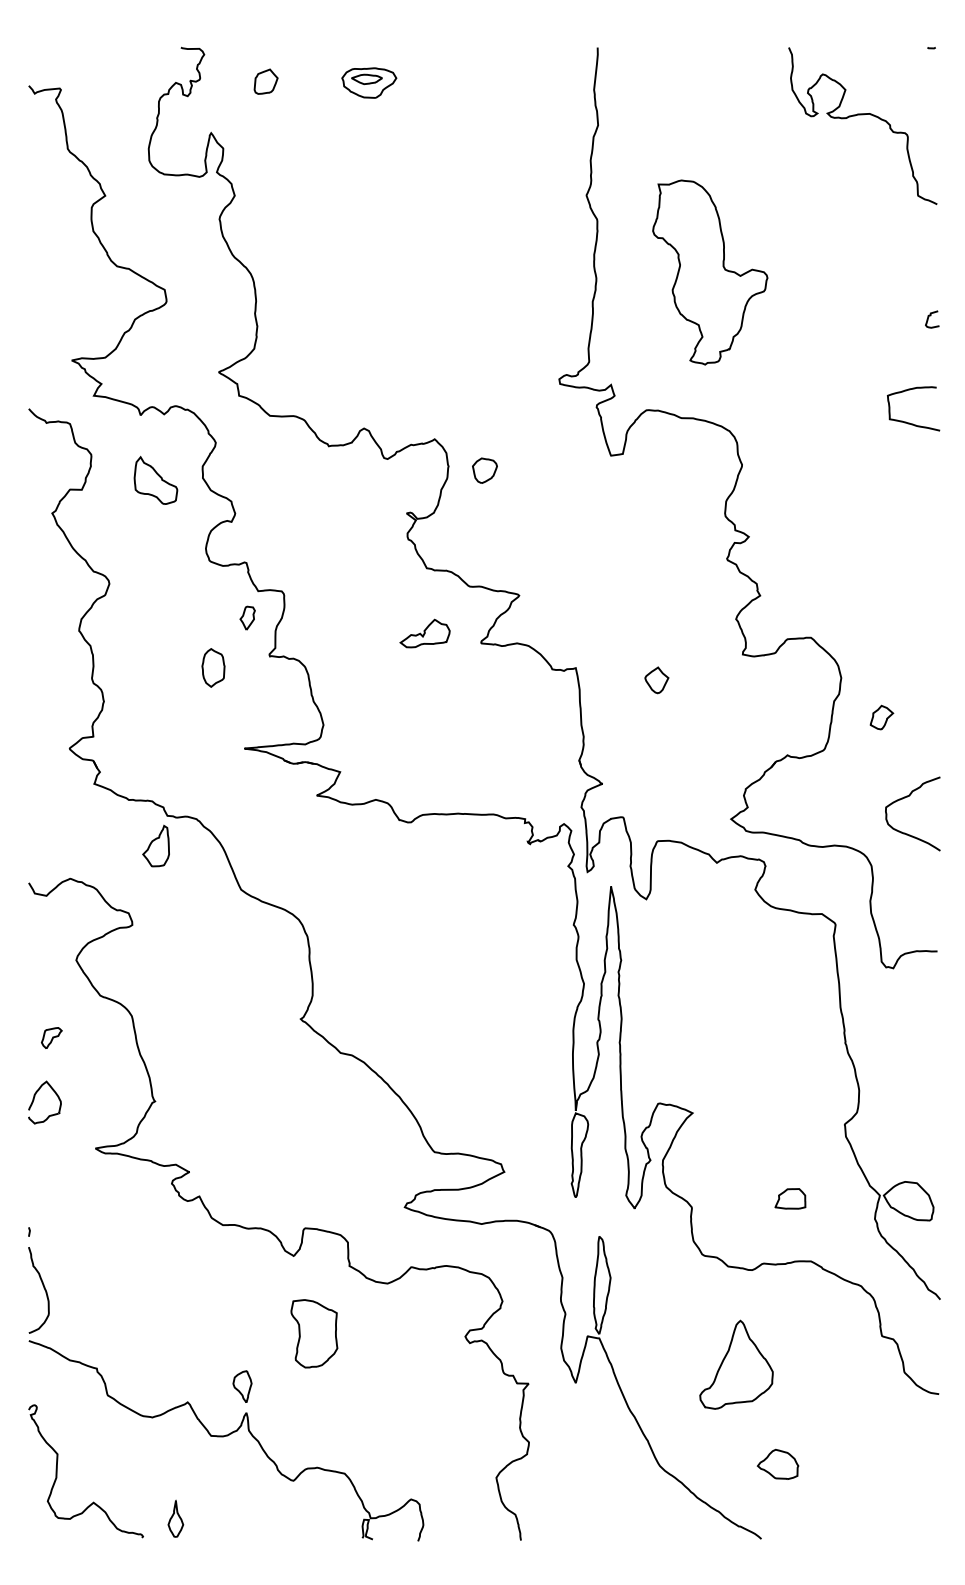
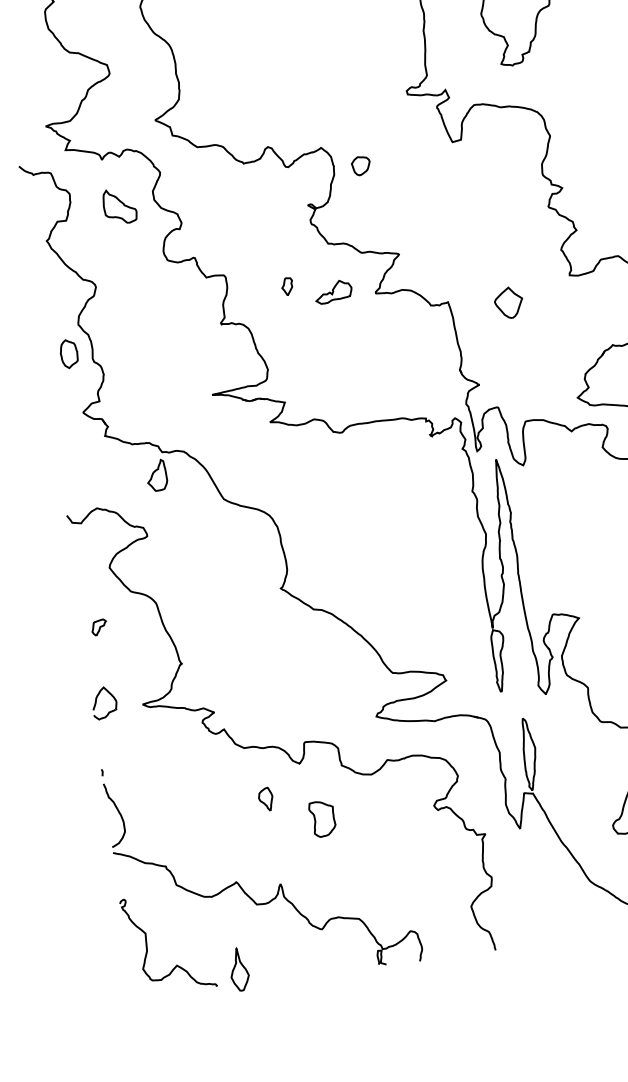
part: (247, 617) -> (287, 286), moved
part: (213, 667) -> (69, 353), moved
part: (656, 680) -> (508, 303), size x1.6
part: (34, 1100) -> (96, 702), moved
part: (314, 1333) -> (322, 818), size x0.7
part: (242, 1386) -> (266, 799), moved
part: (175, 1518) -> (238, 968), size x1.6

